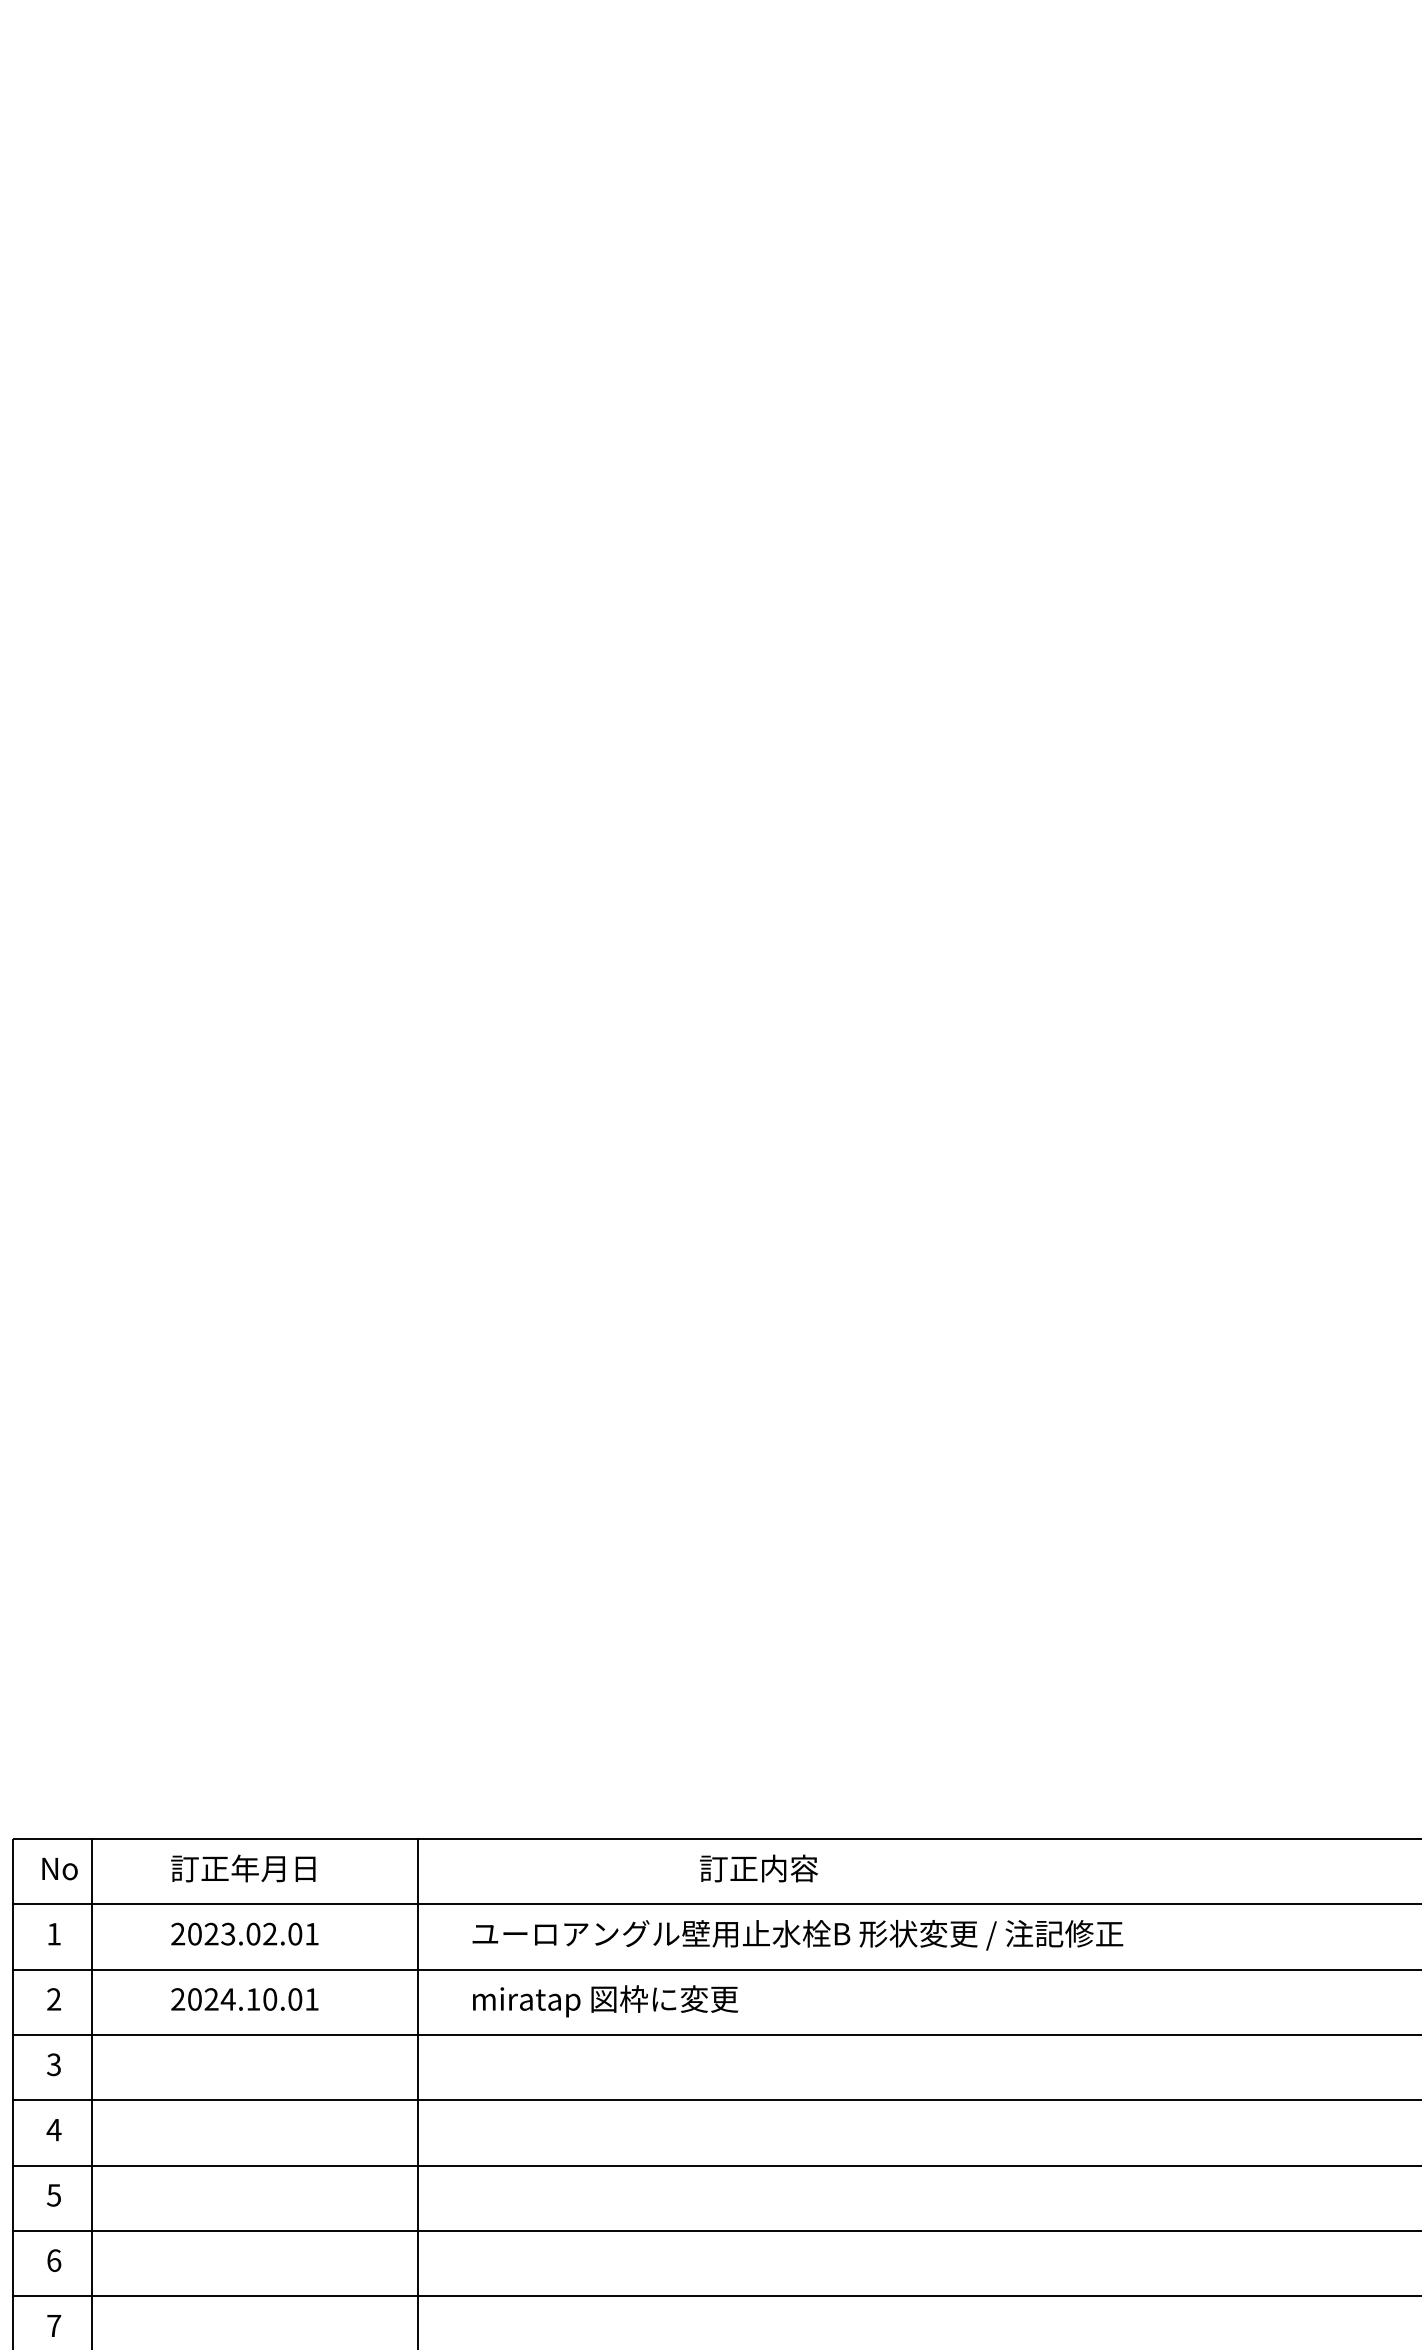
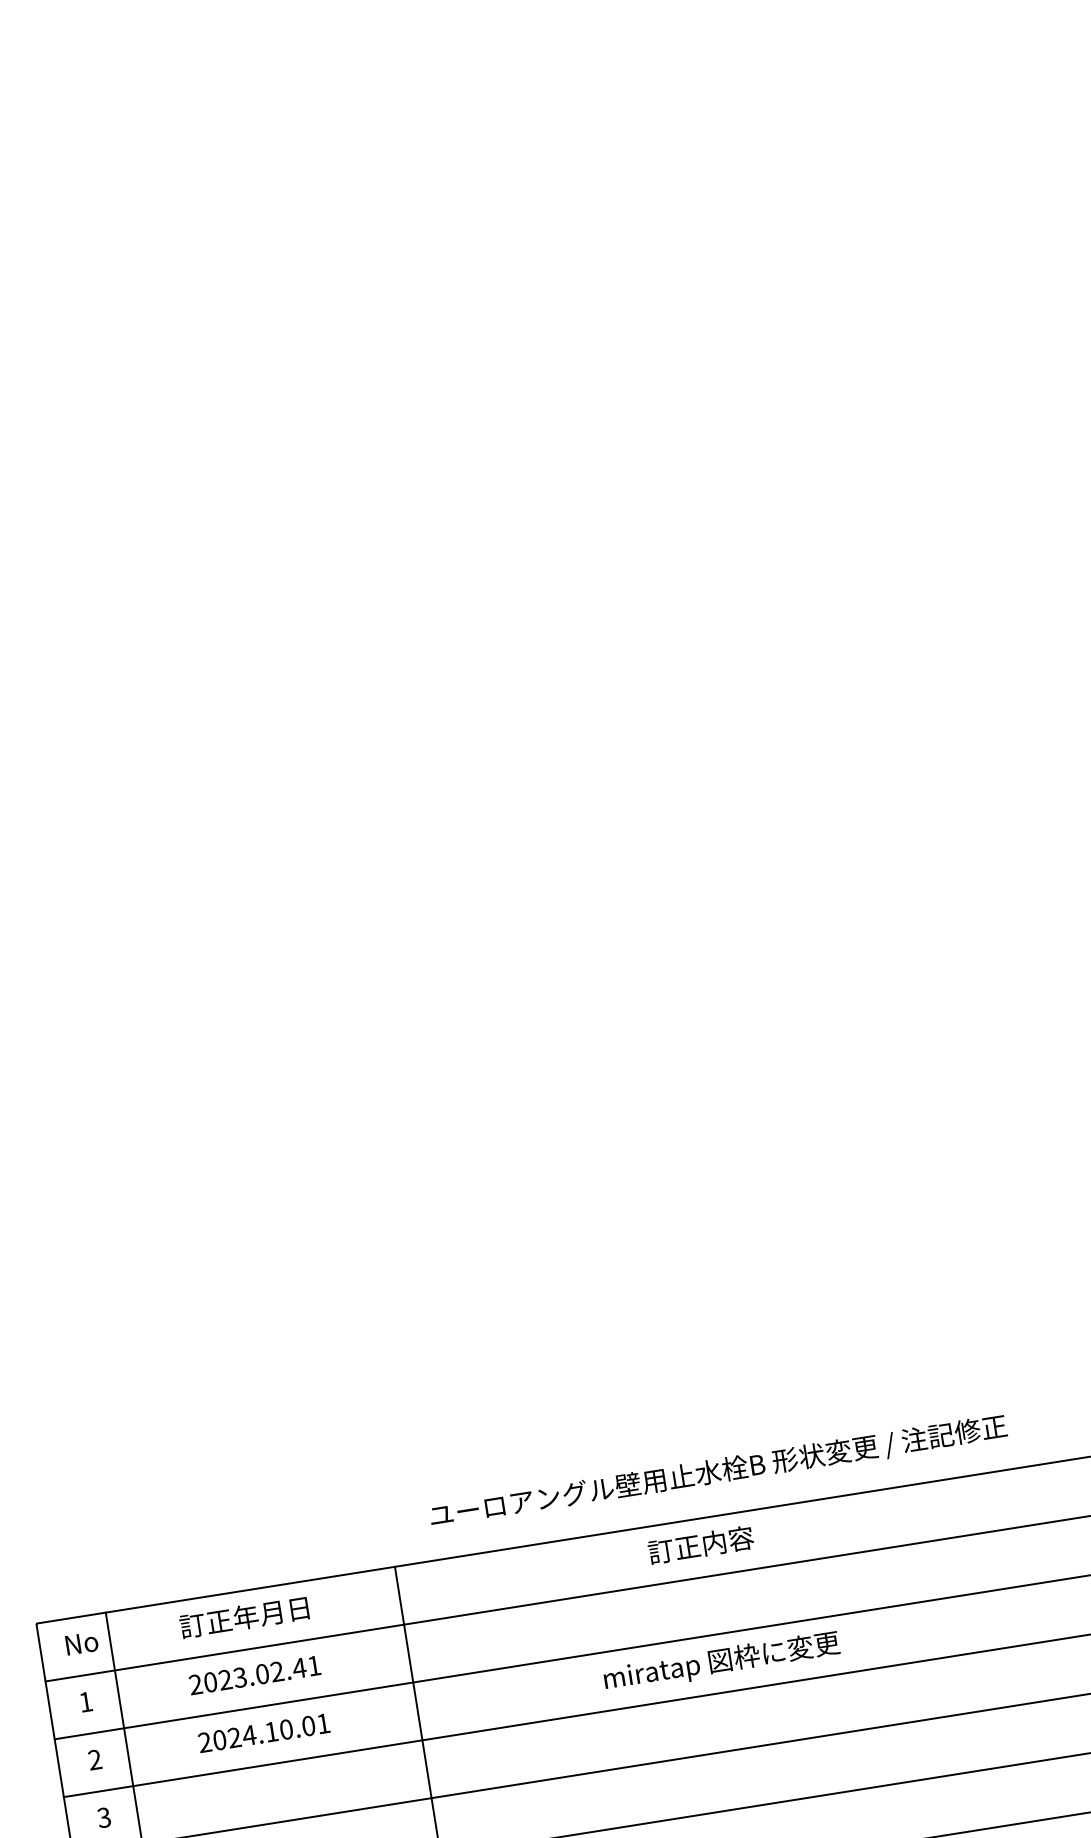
text: (294, 1933) -> (298, 1667), 2023.02.01 -> 2023.02.41
text: (797, 1935) -> (718, 1472), moved
text: (605, 2001) -> (721, 1662), moved

